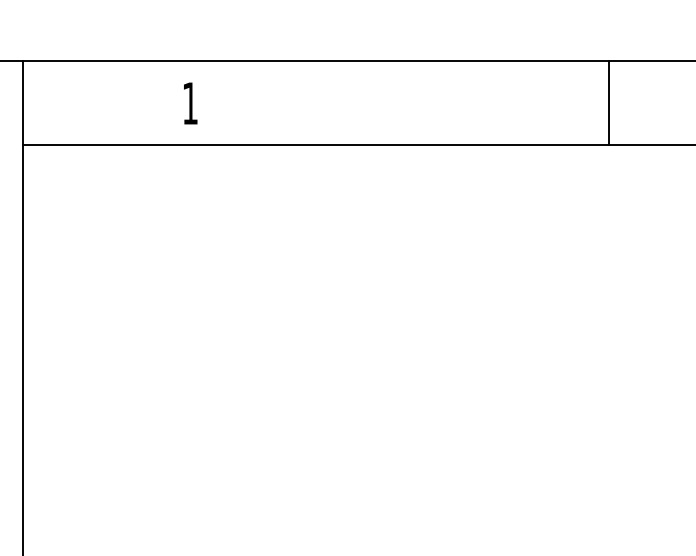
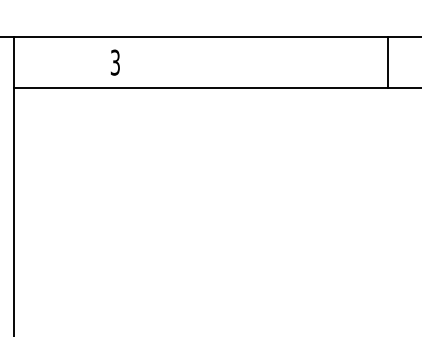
text: (188, 103) -> (114, 62), 1 -> 3
line: (609, 103) -> (388, 62), moved

